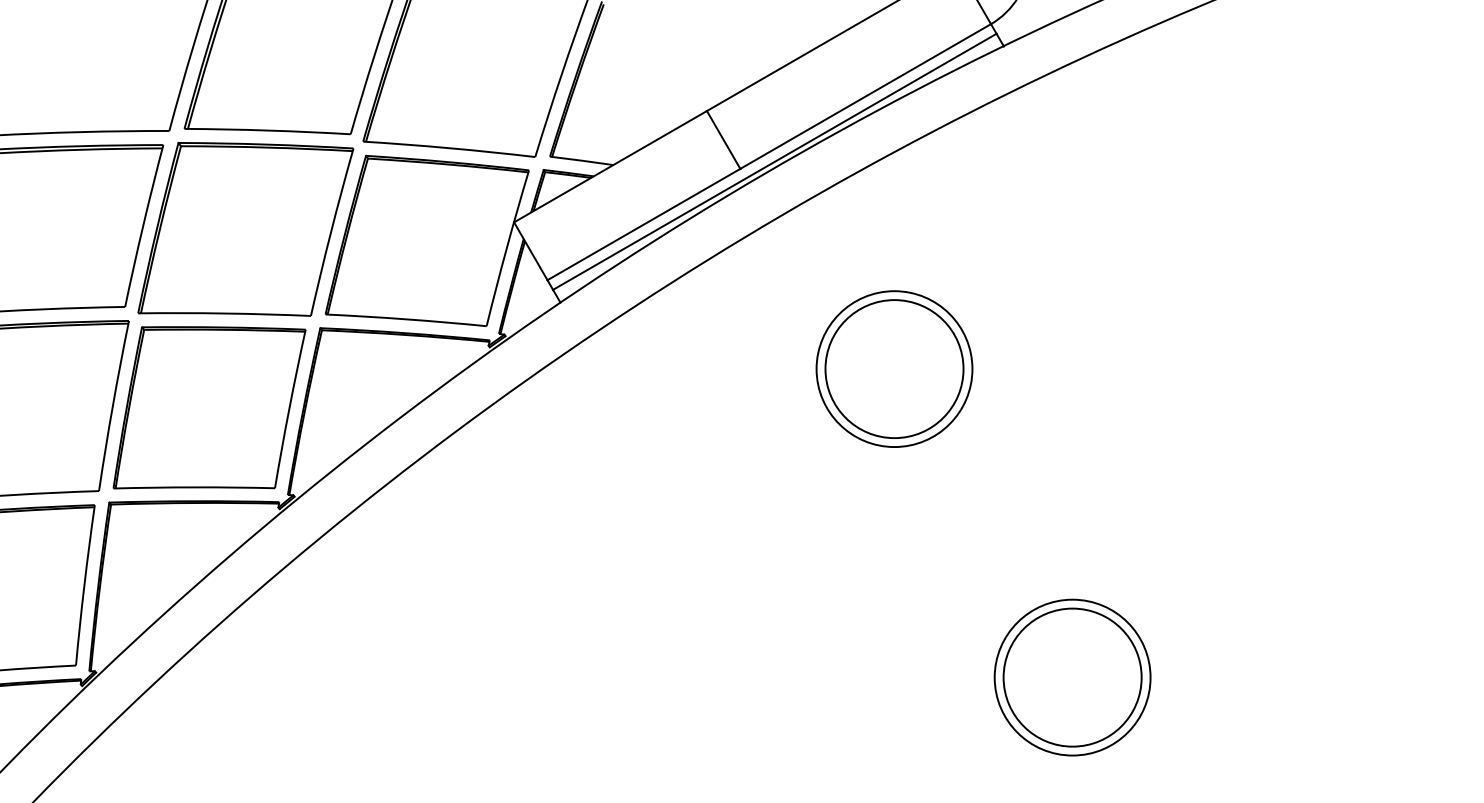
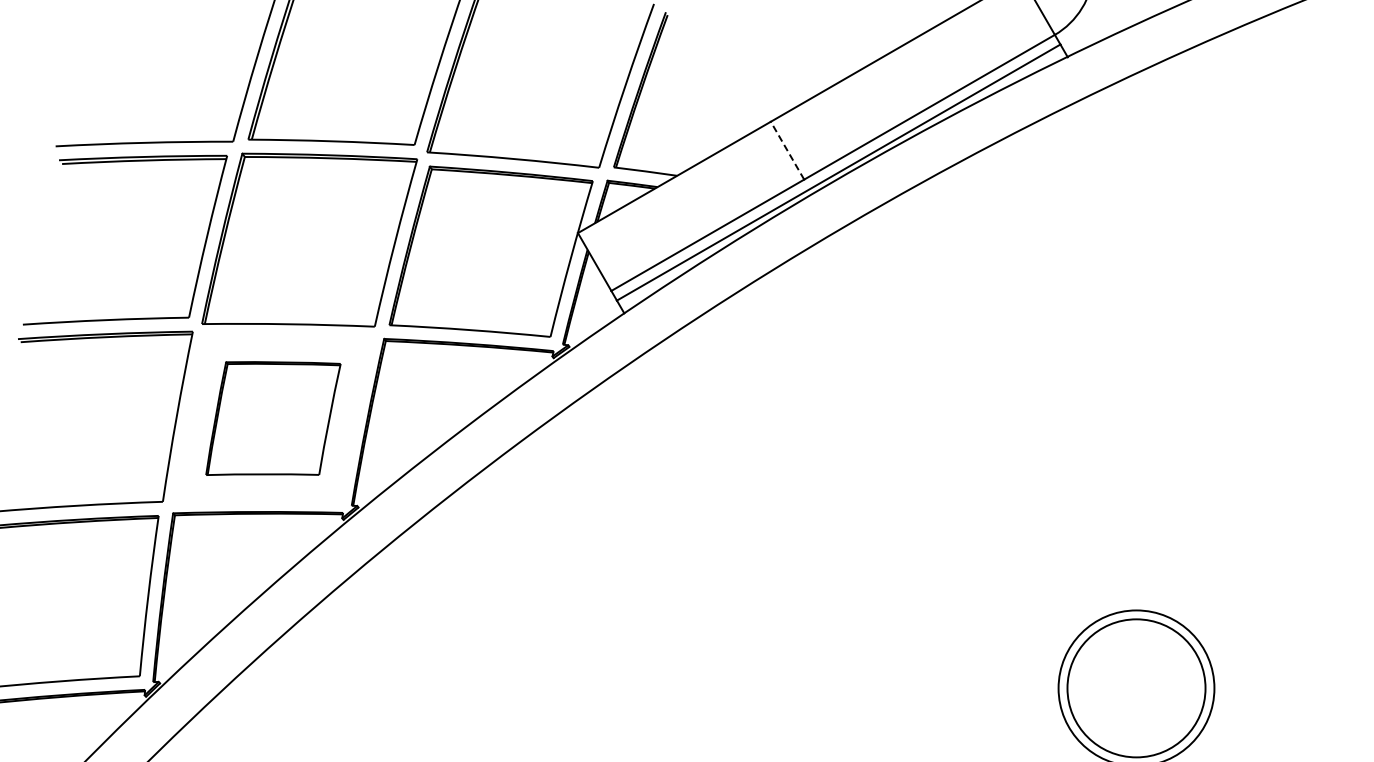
line: (723, 139) -> (787, 150), solid -> dashed
part: (894, 368) -> (958, 379), removed
part: (209, 407) -> (273, 418), size x0.7

